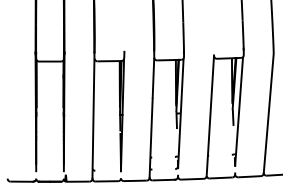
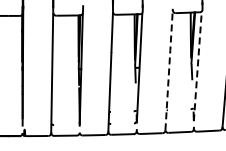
line: (239, 111) -> (198, 65), solid -> dashed
line: (210, 115) -> (169, 69), solid -> dashed

